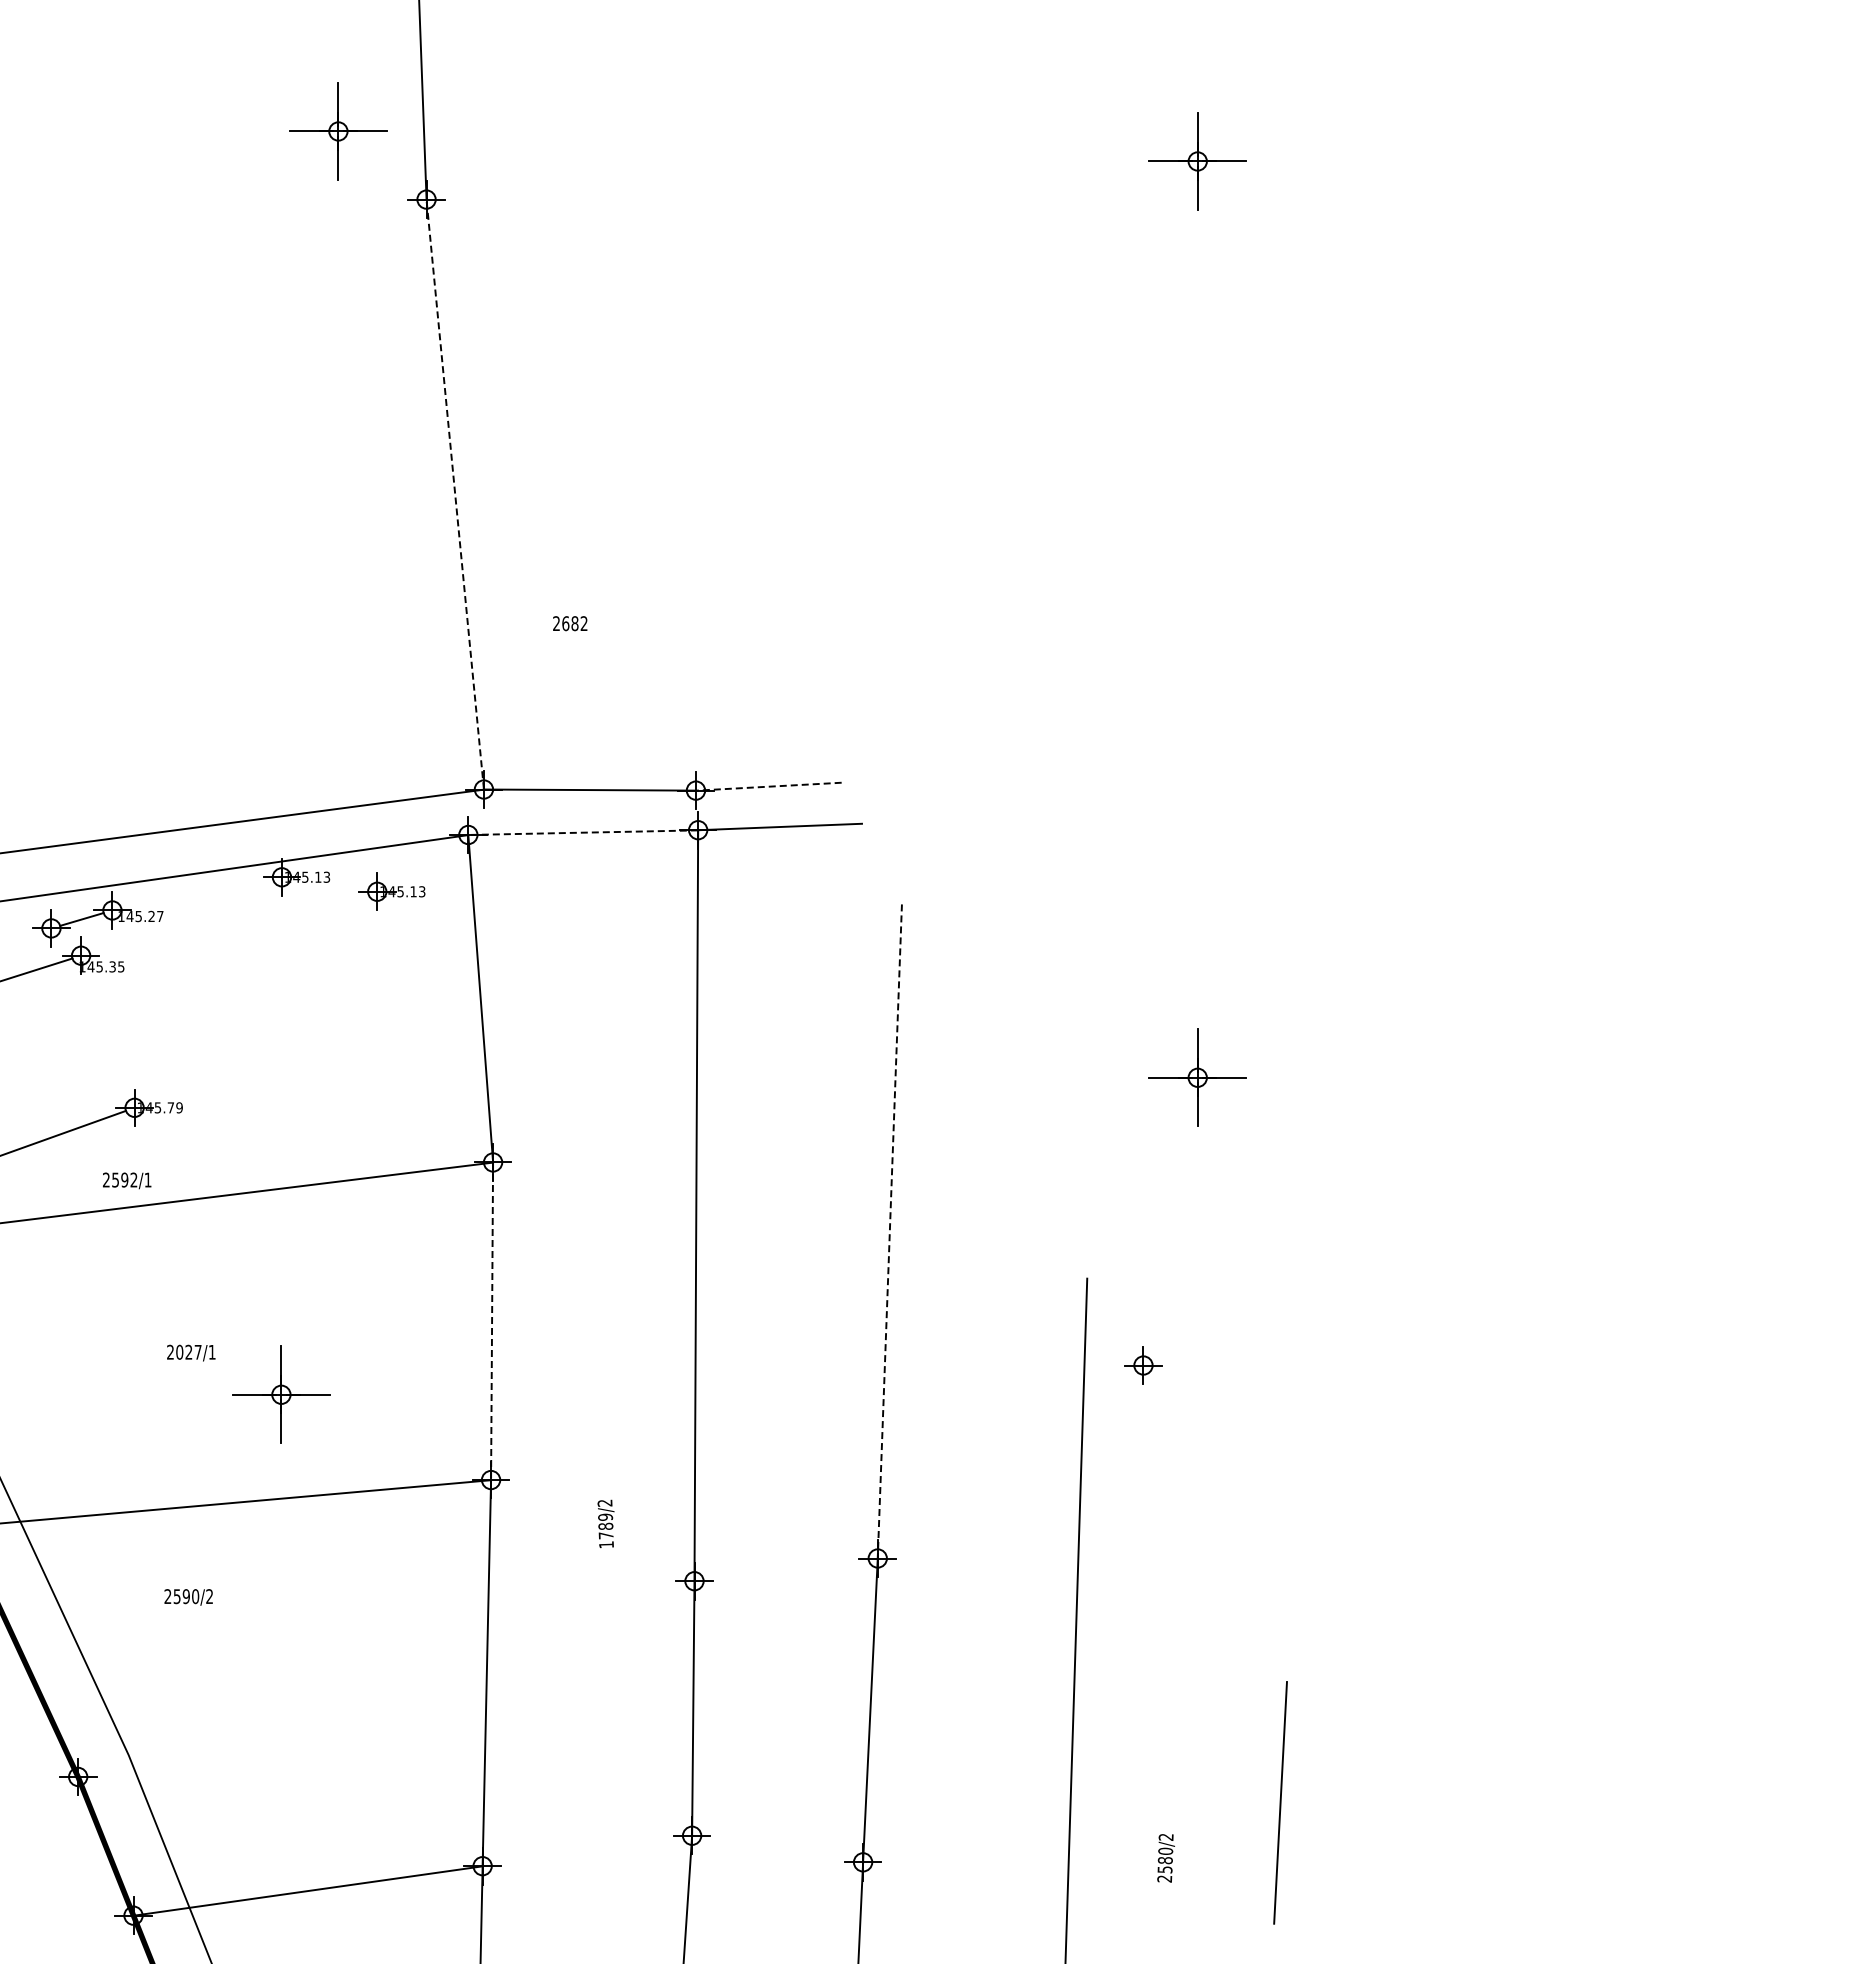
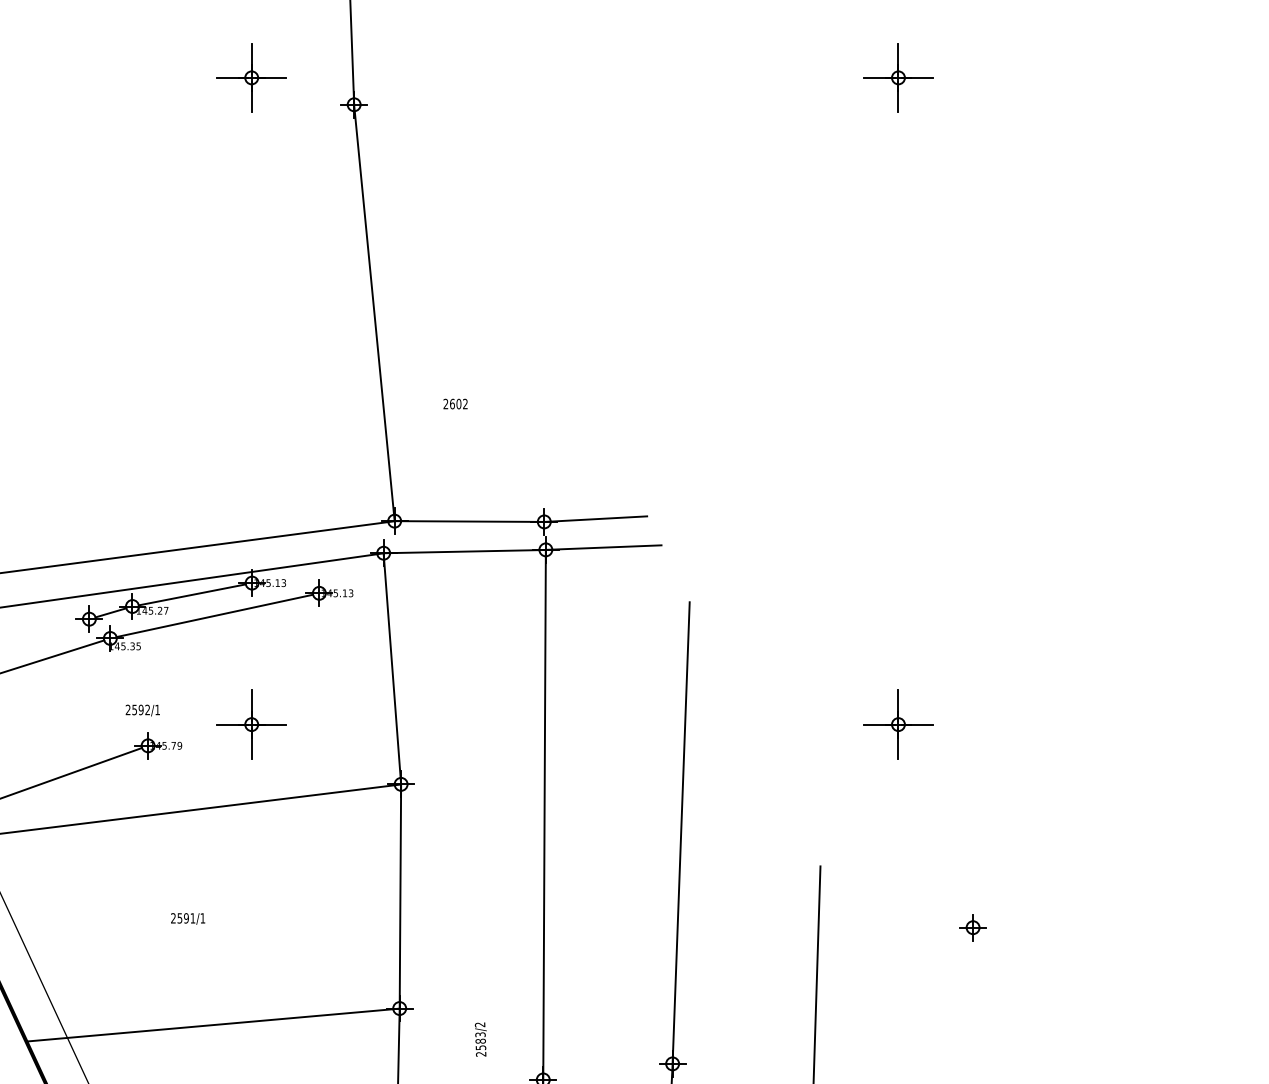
part: (338, 131) -> (251, 77), moved
line: (455, 494) -> (374, 312), dashed -> solid
text: (574, 623) -> (458, 403), 2682 -> 2602
line: (769, 786) -> (596, 519), dashed -> solid
line: (582, 832) -> (464, 551), dashed -> solid
line: (196, 893) -> (191, 594), added
line: (229, 923) -> (215, 615), added
text: (127, 1180) -> (143, 710), moved
line: (889, 1231) -> (680, 833), dashed -> solid
line: (492, 1321) -> (400, 896), dashed -> solid
text: (188, 1351) -> (186, 917), 2027/1 -> 2591/1
part: (1143, 1365) -> (973, 927), moved
part: (281, 1394) -> (251, 724), moved
text: (605, 1530) -> (480, 1044), 1789/2 -> 2583/2

